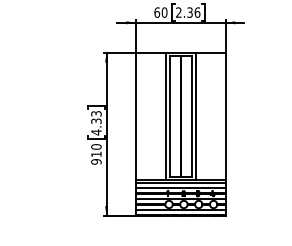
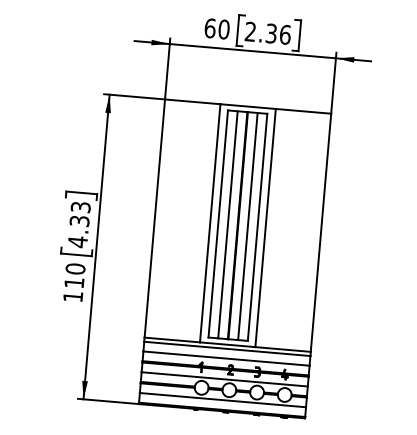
line: (175, 116) -> (227, 224), added
line: (186, 116) -> (248, 226), added
text: (96, 161) -> (73, 296), 910 -> 110

